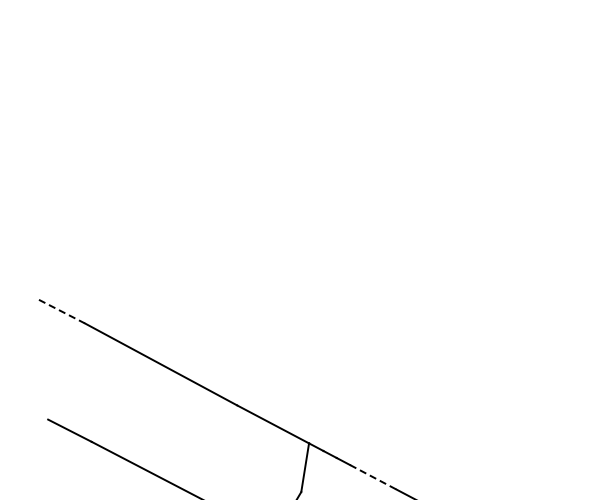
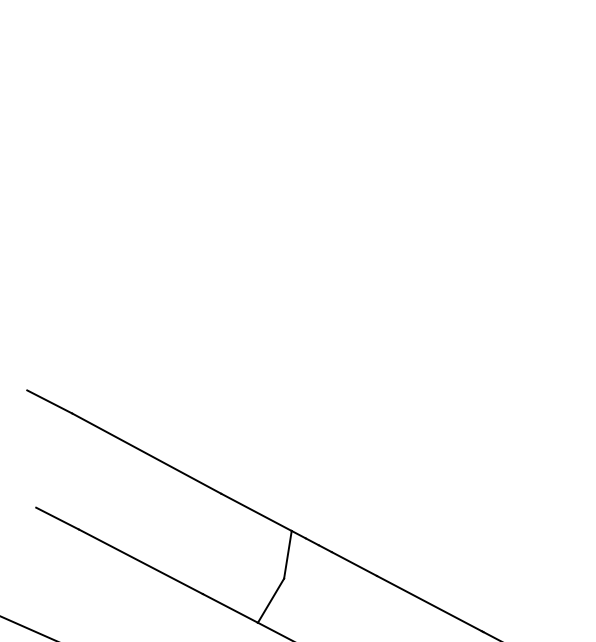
line: (62, 312) -> (50, 402), dashed -> solid
line: (373, 477) -> (354, 564), dashed -> solid

